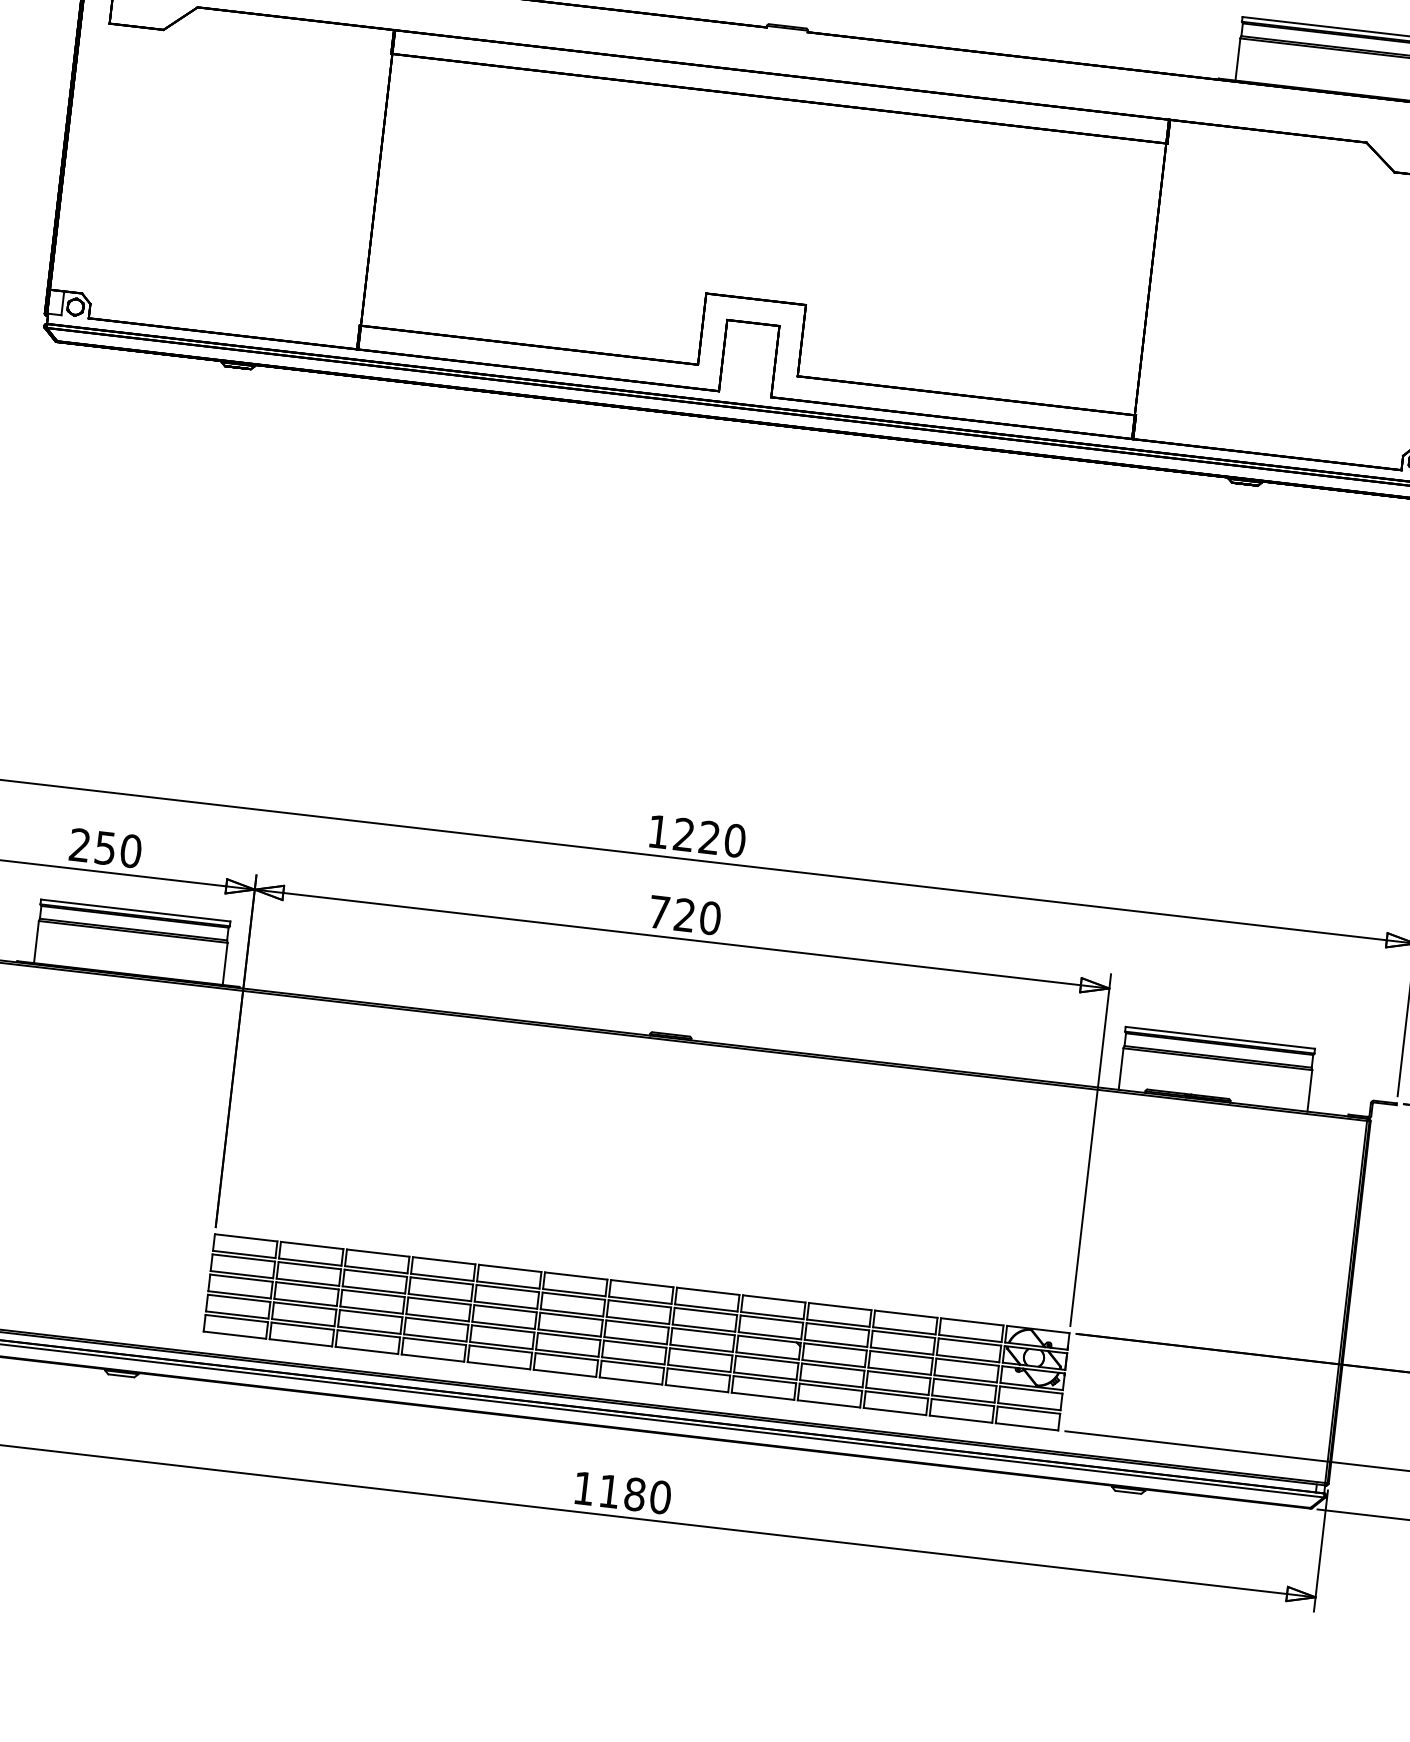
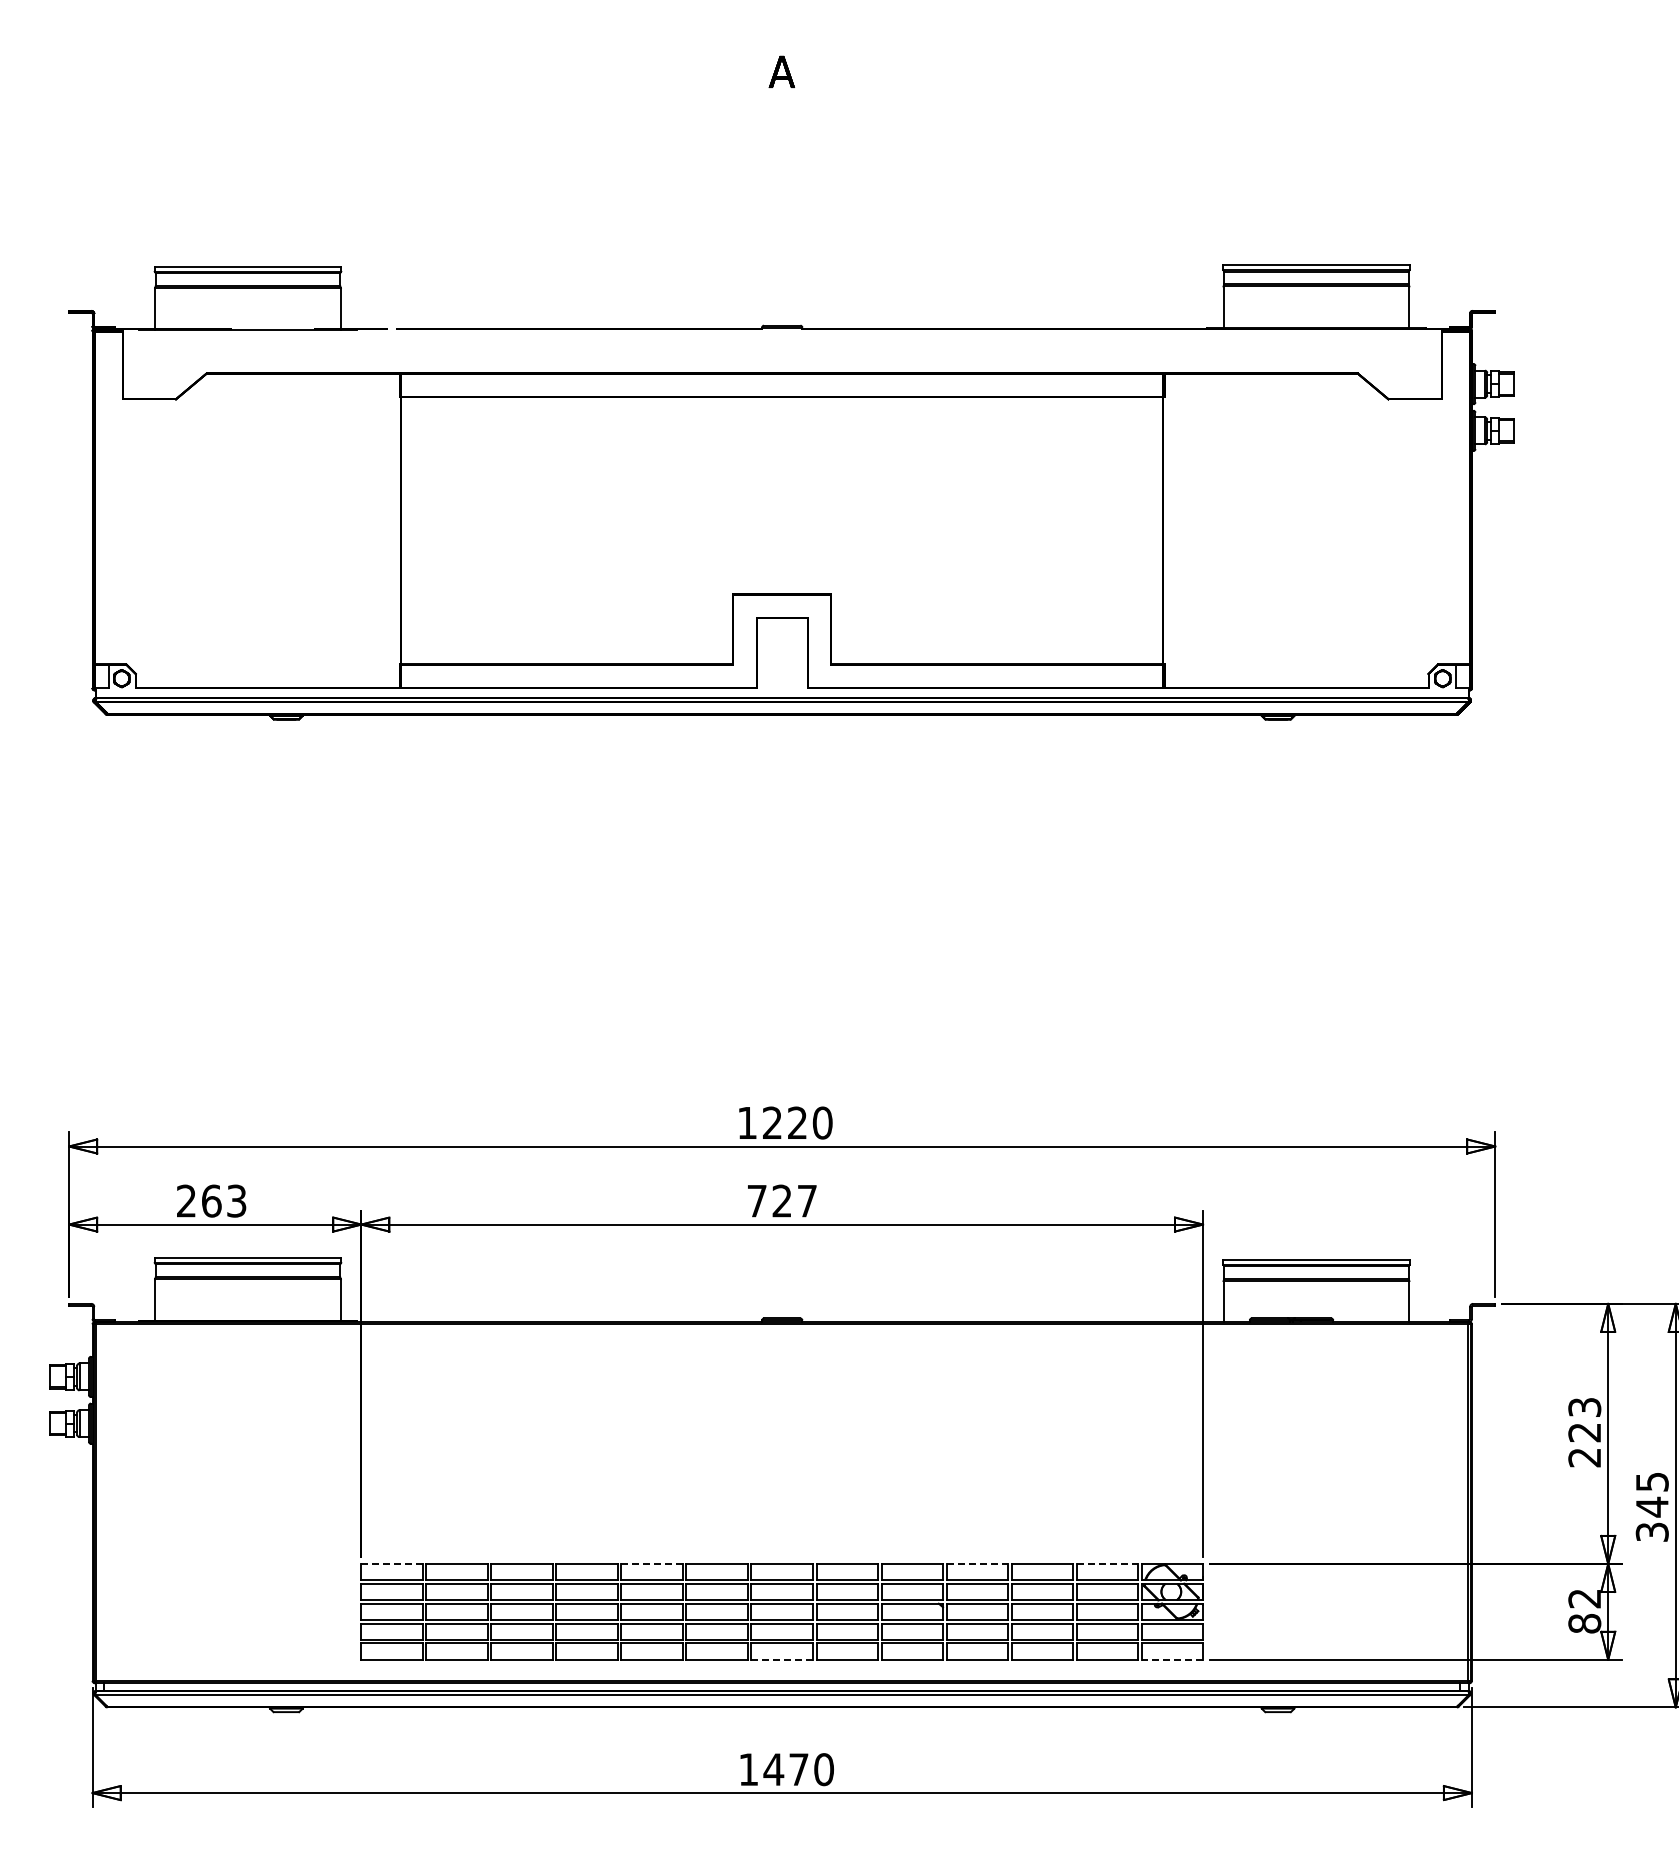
text: (118, 849) -> (224, 1200), 250 -> 263
text: (710, 917) -> (807, 1200), 720 -> 727
line: (246, 1237) -> (392, 1563), solid -> dashed
line: (510, 1267) -> (652, 1563), solid -> dashed
line: (840, 1306) -> (977, 1563), solid -> dashed
line: (972, 1321) -> (1107, 1563), solid -> dashed
line: (631, 1380) -> (782, 1659), solid -> dashed
line: (1027, 1426) -> (1172, 1659), solid -> dashed
text: (621, 1492) -> (785, 1769), 1180 -> 1470

